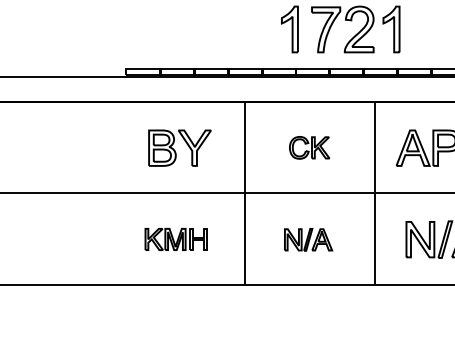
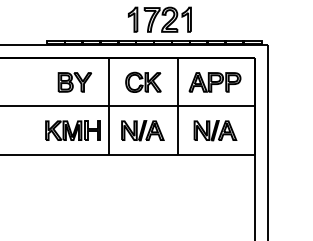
part: (309, 146) -> (143, 81), size x1.67
part: (175, 239) -> (72, 130), size x1.67
part: (307, 239) -> (142, 130), size x1.67

